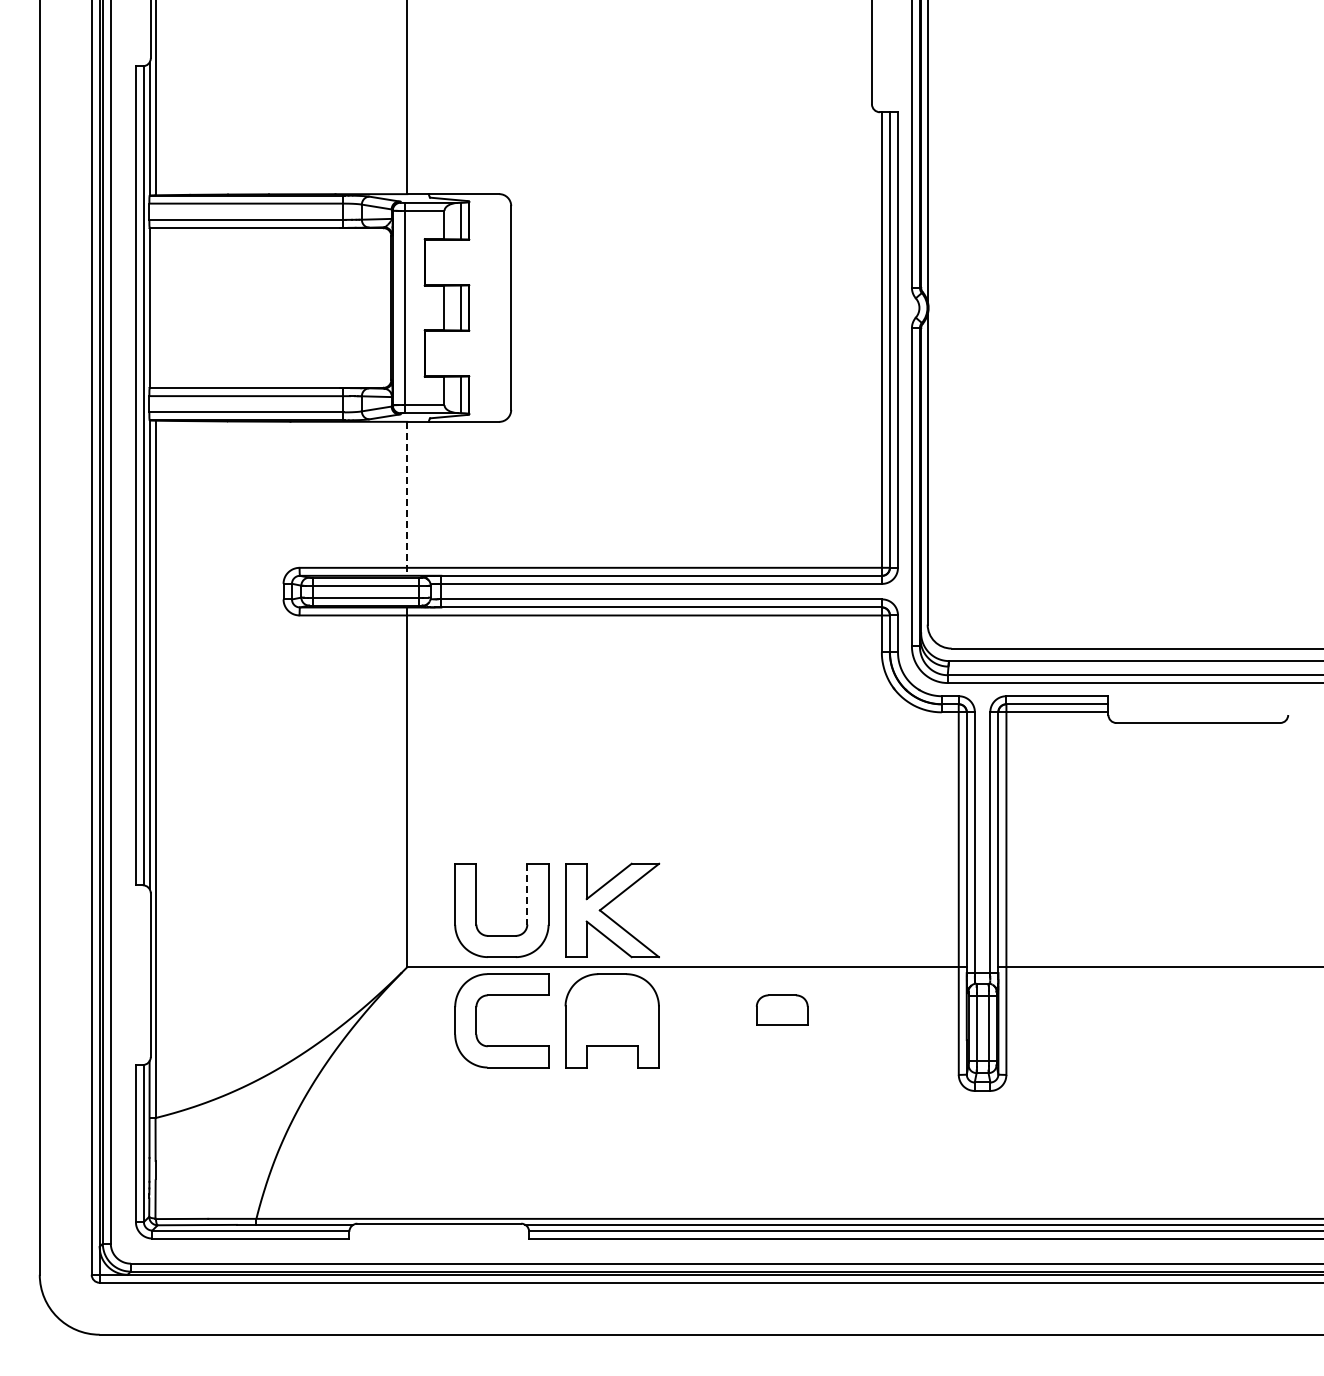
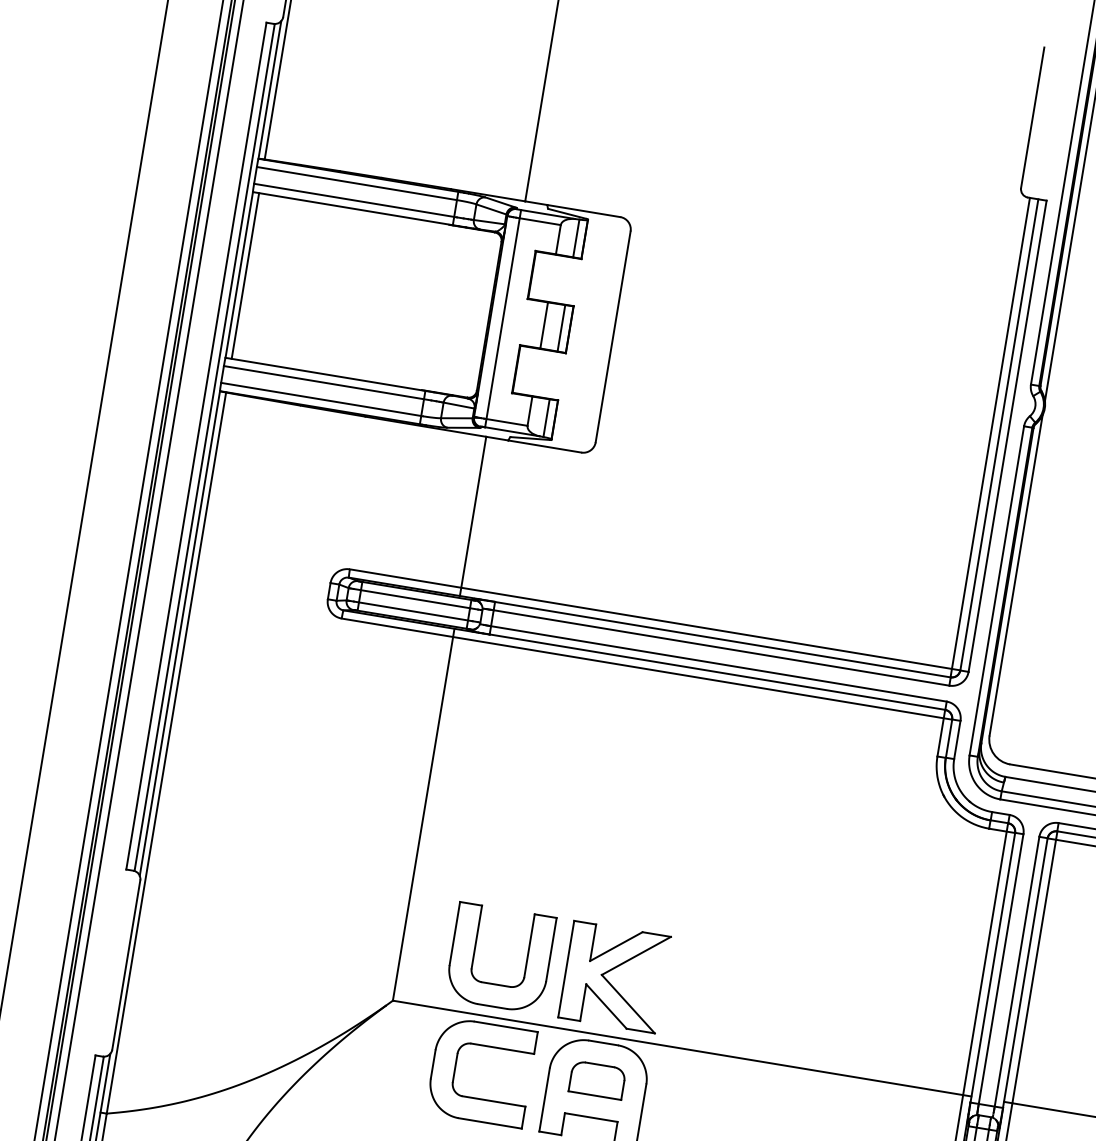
line: (155, 307) -> (245, 275), added
line: (407, 498) -> (473, 516), dashed -> solid
line: (527, 894) -> (529, 946), dashed -> solid
part: (782, 1009) -> (597, 1079), moved

